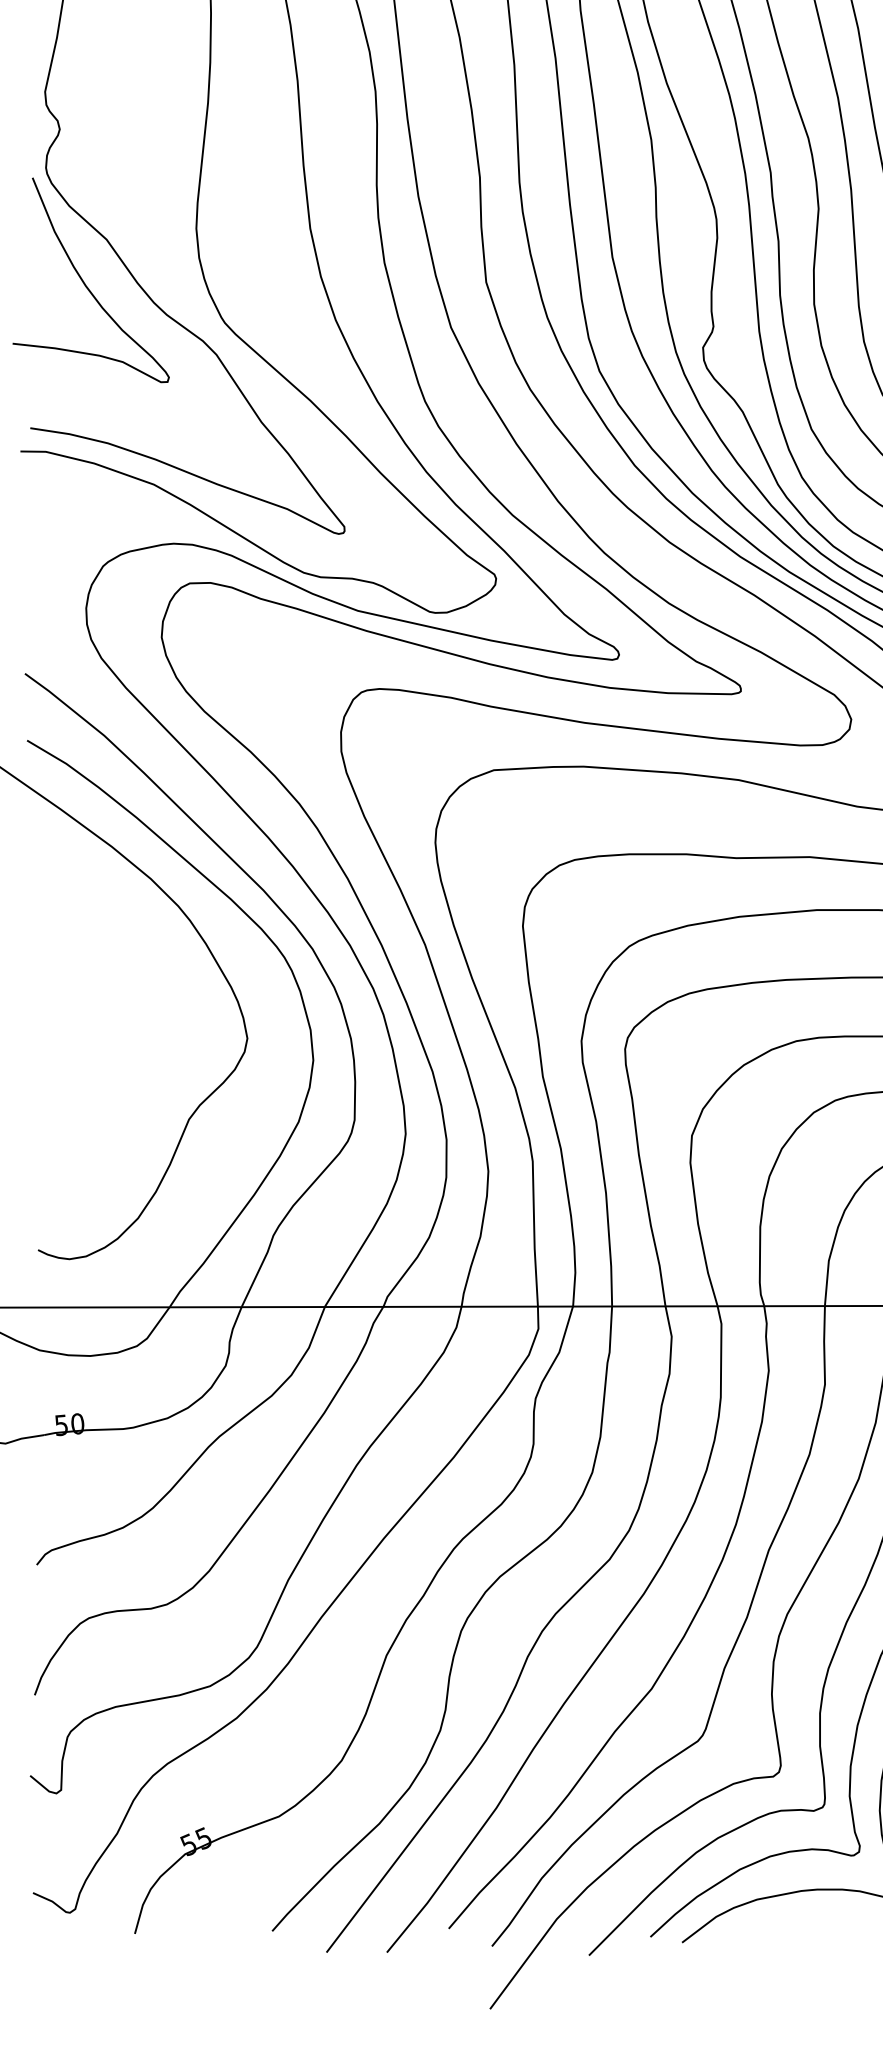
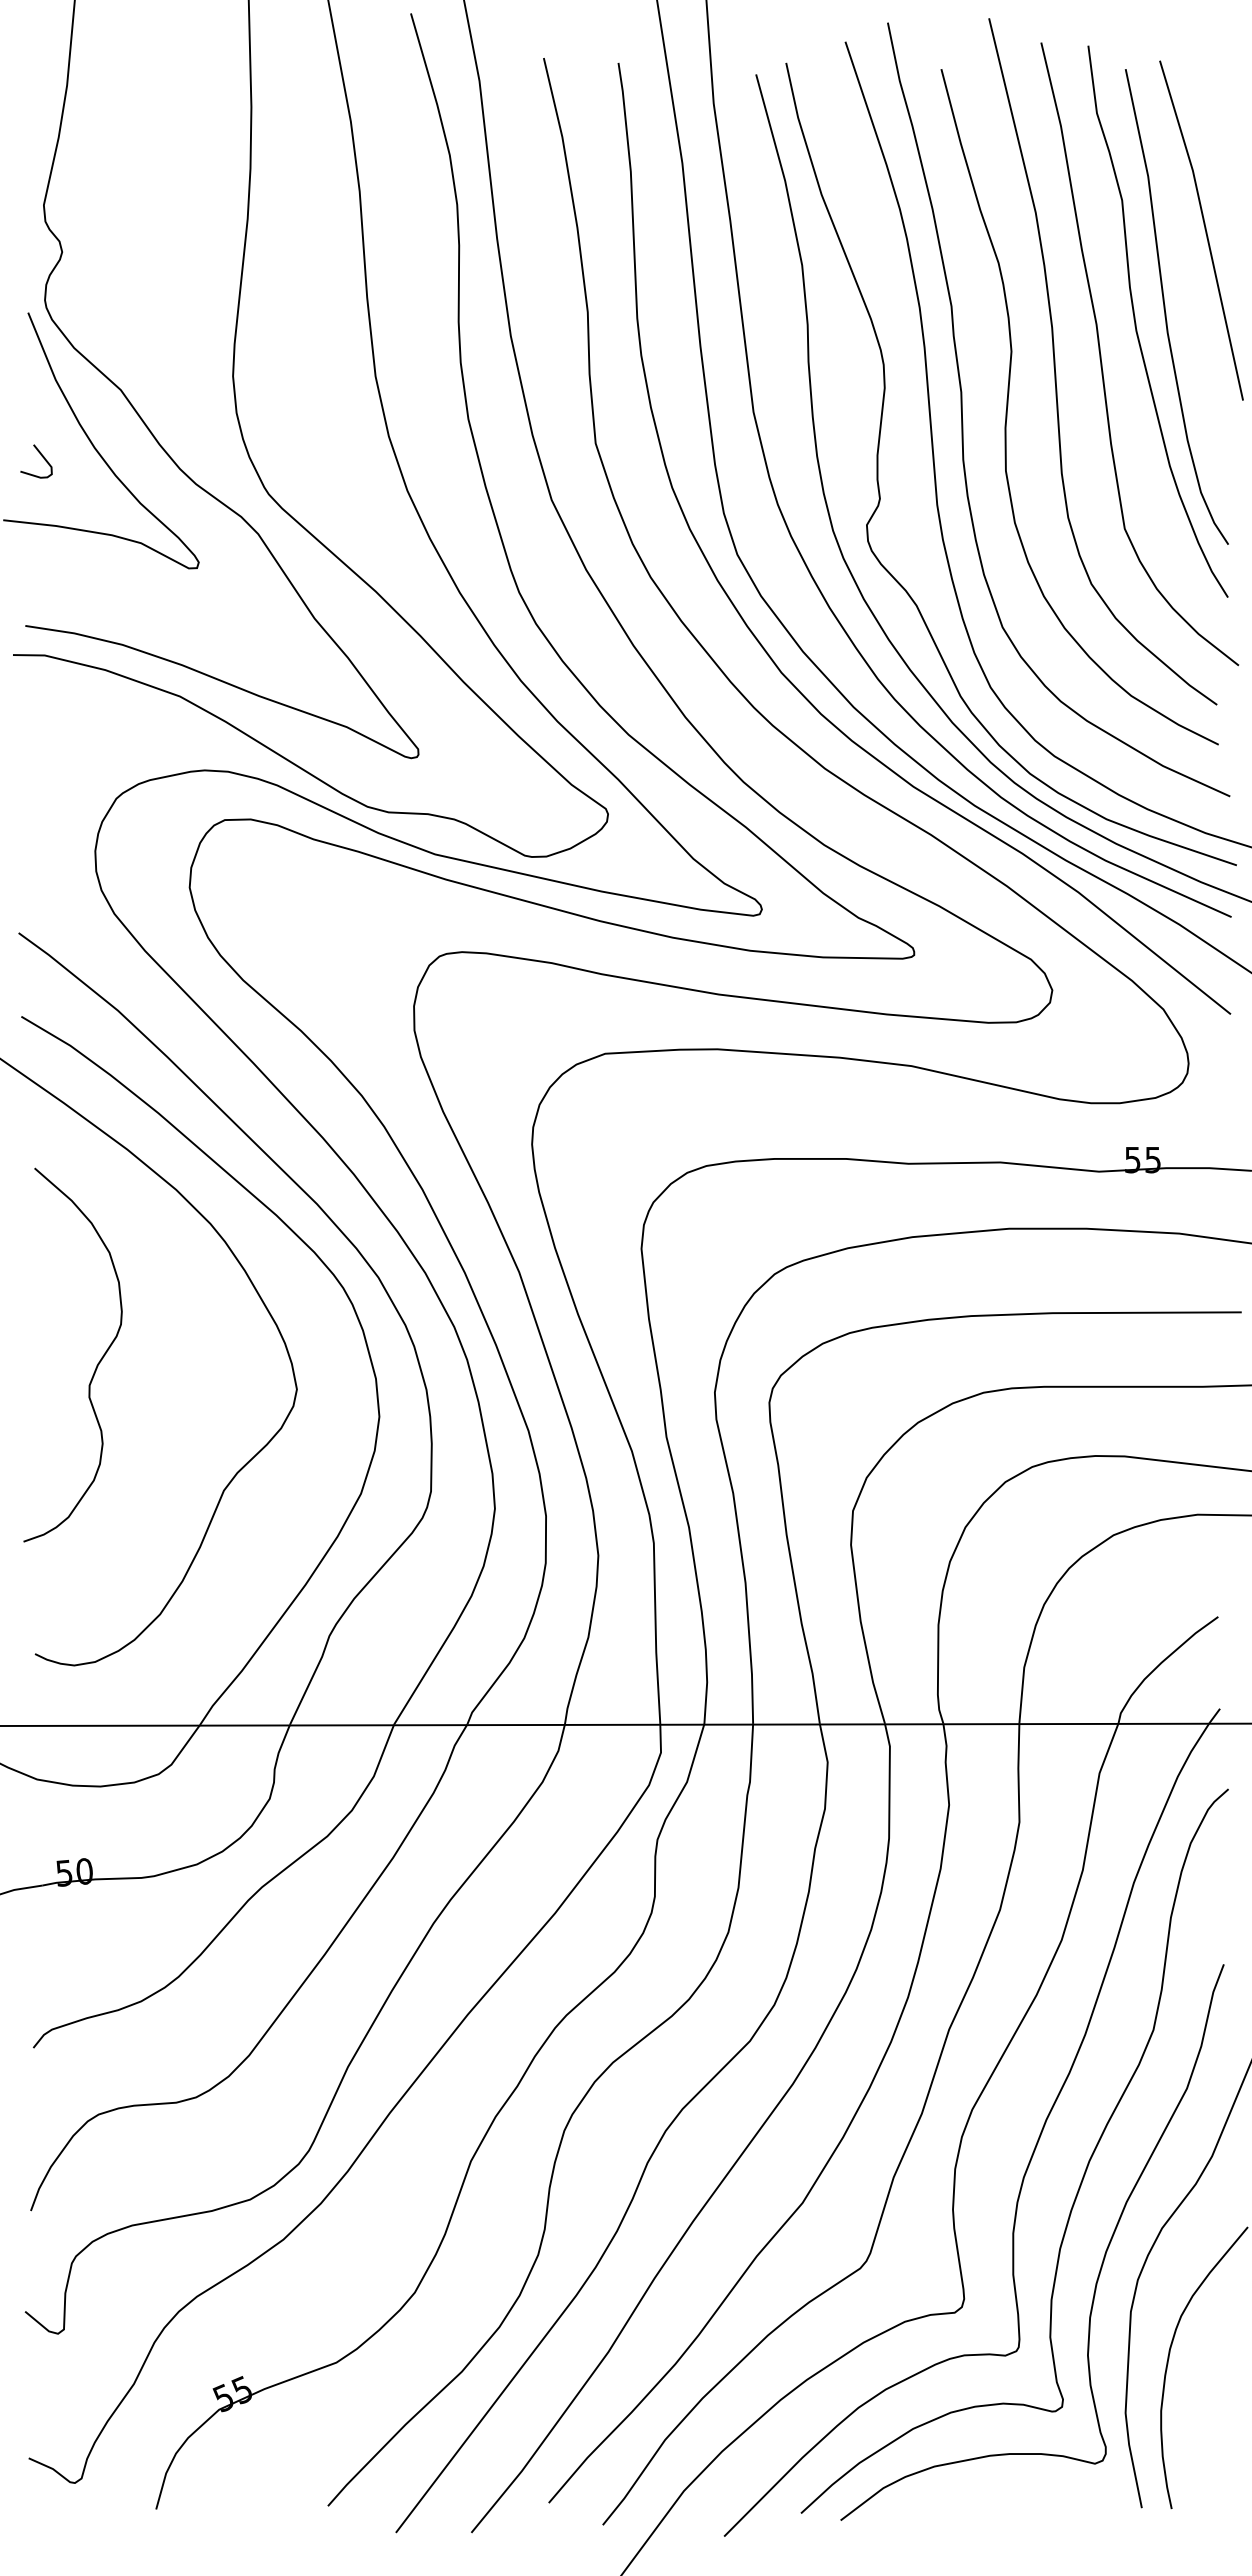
curve: (43, 292) -> (41, 456), added
curve: (87, 1019) -> (96, 1365), added

